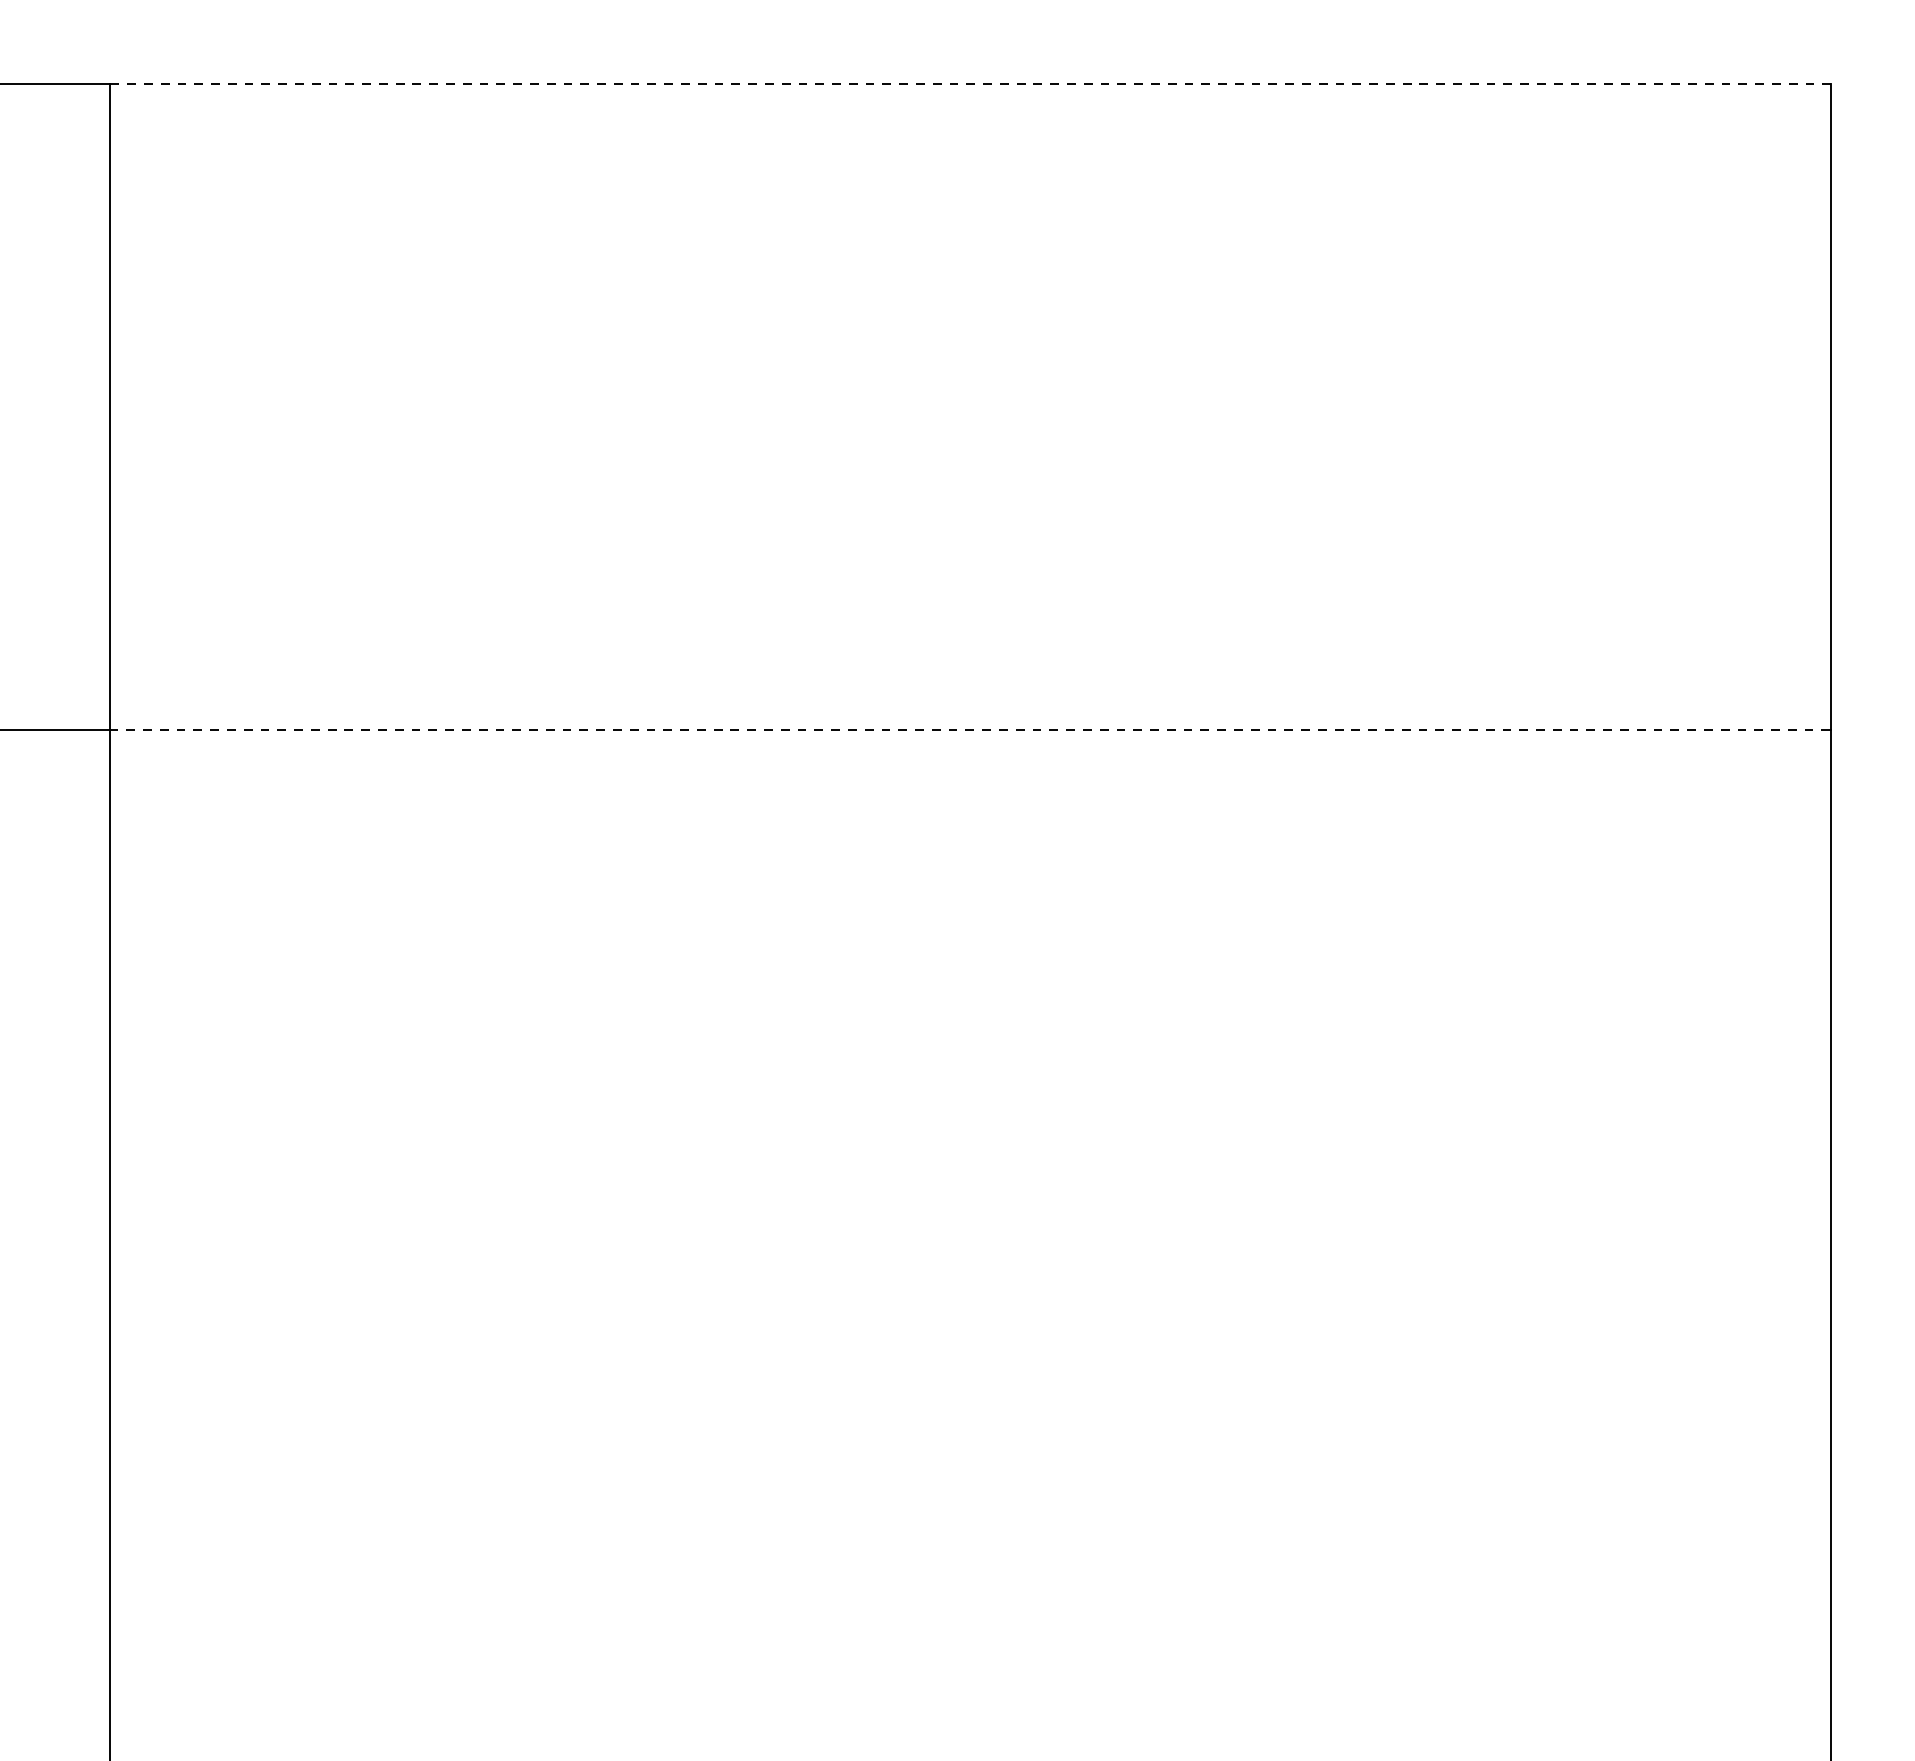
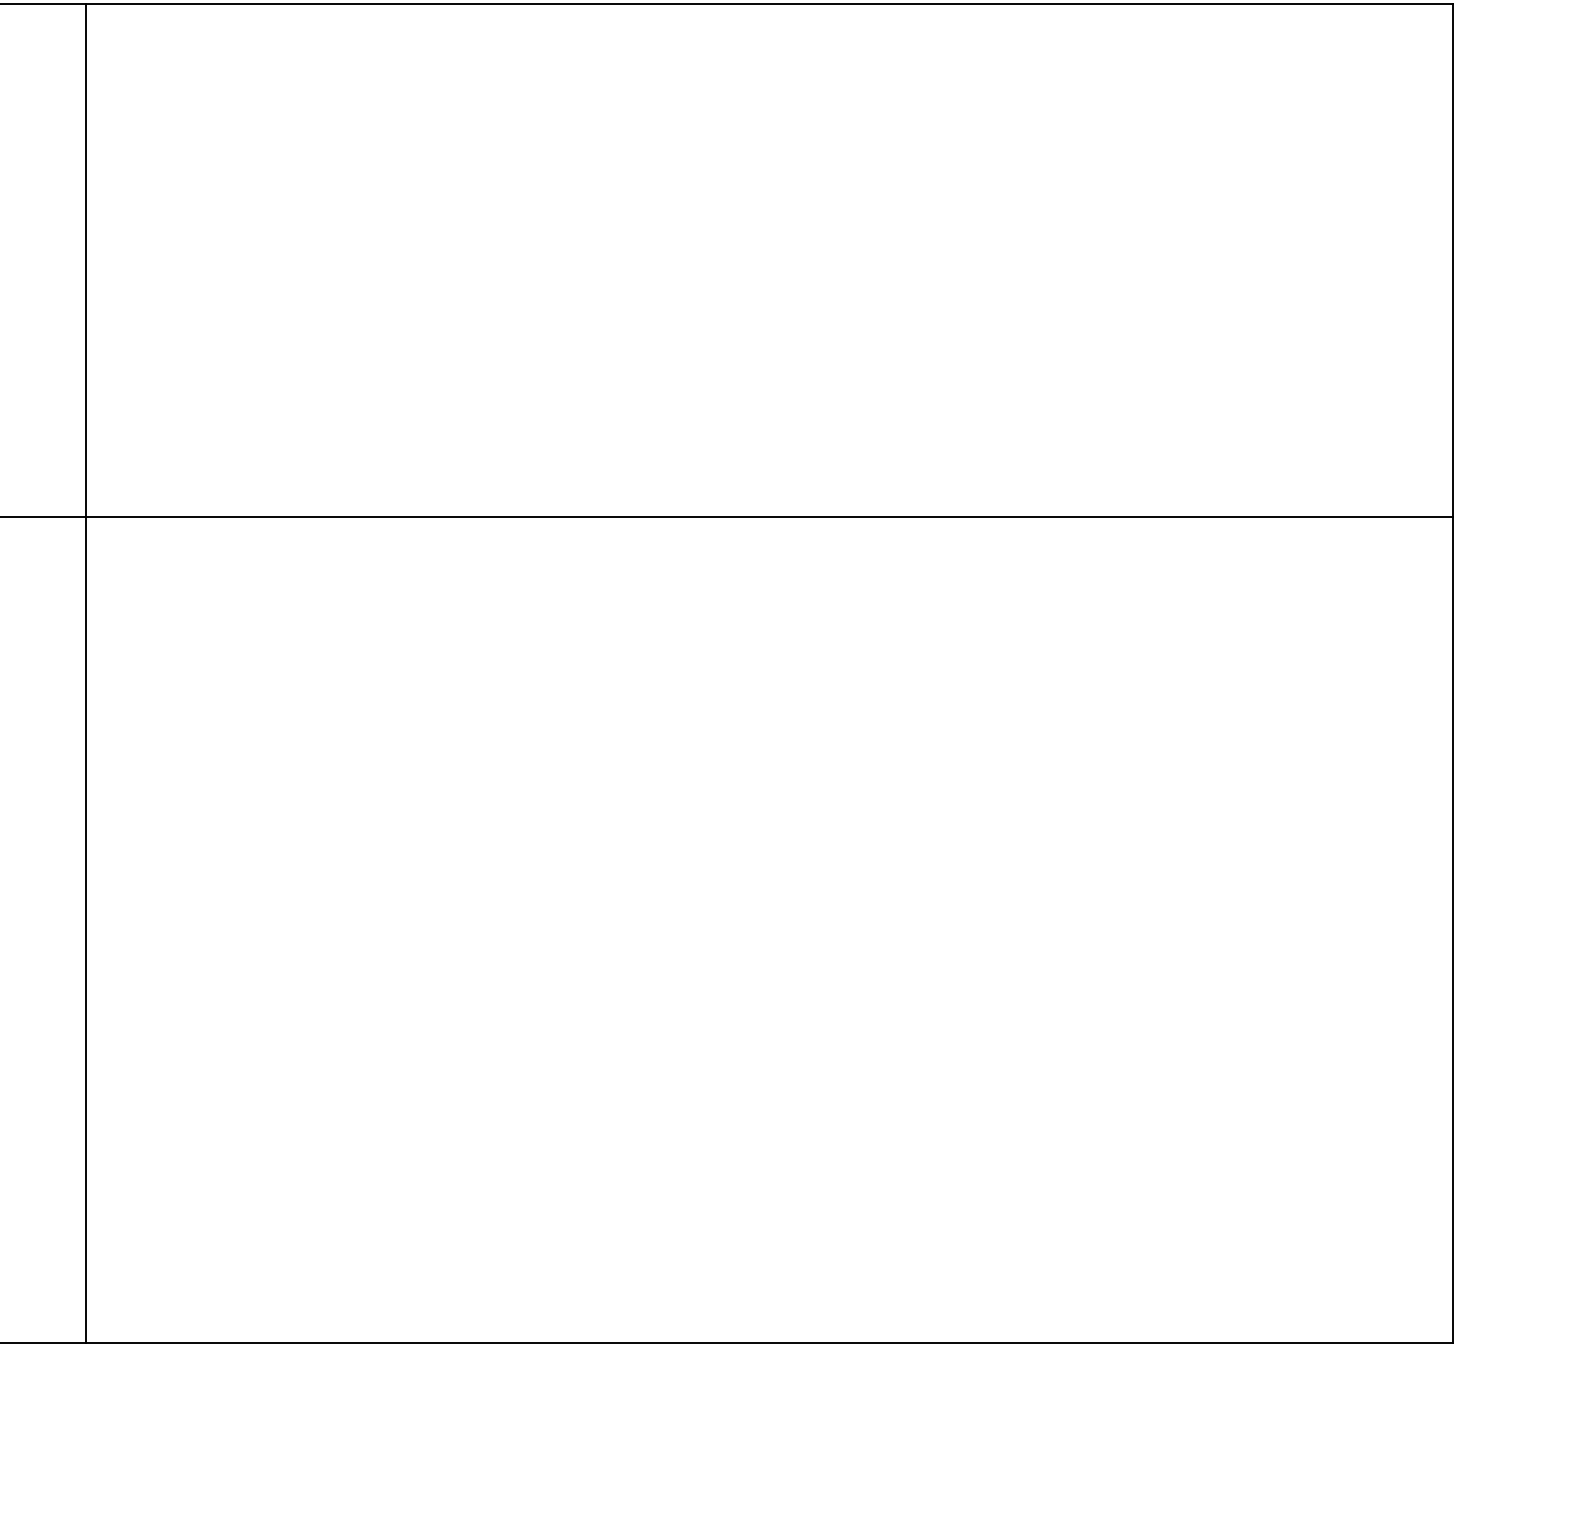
line: (970, 84) -> (769, 4), dashed -> solid
line: (970, 729) -> (769, 516), dashed -> solid

